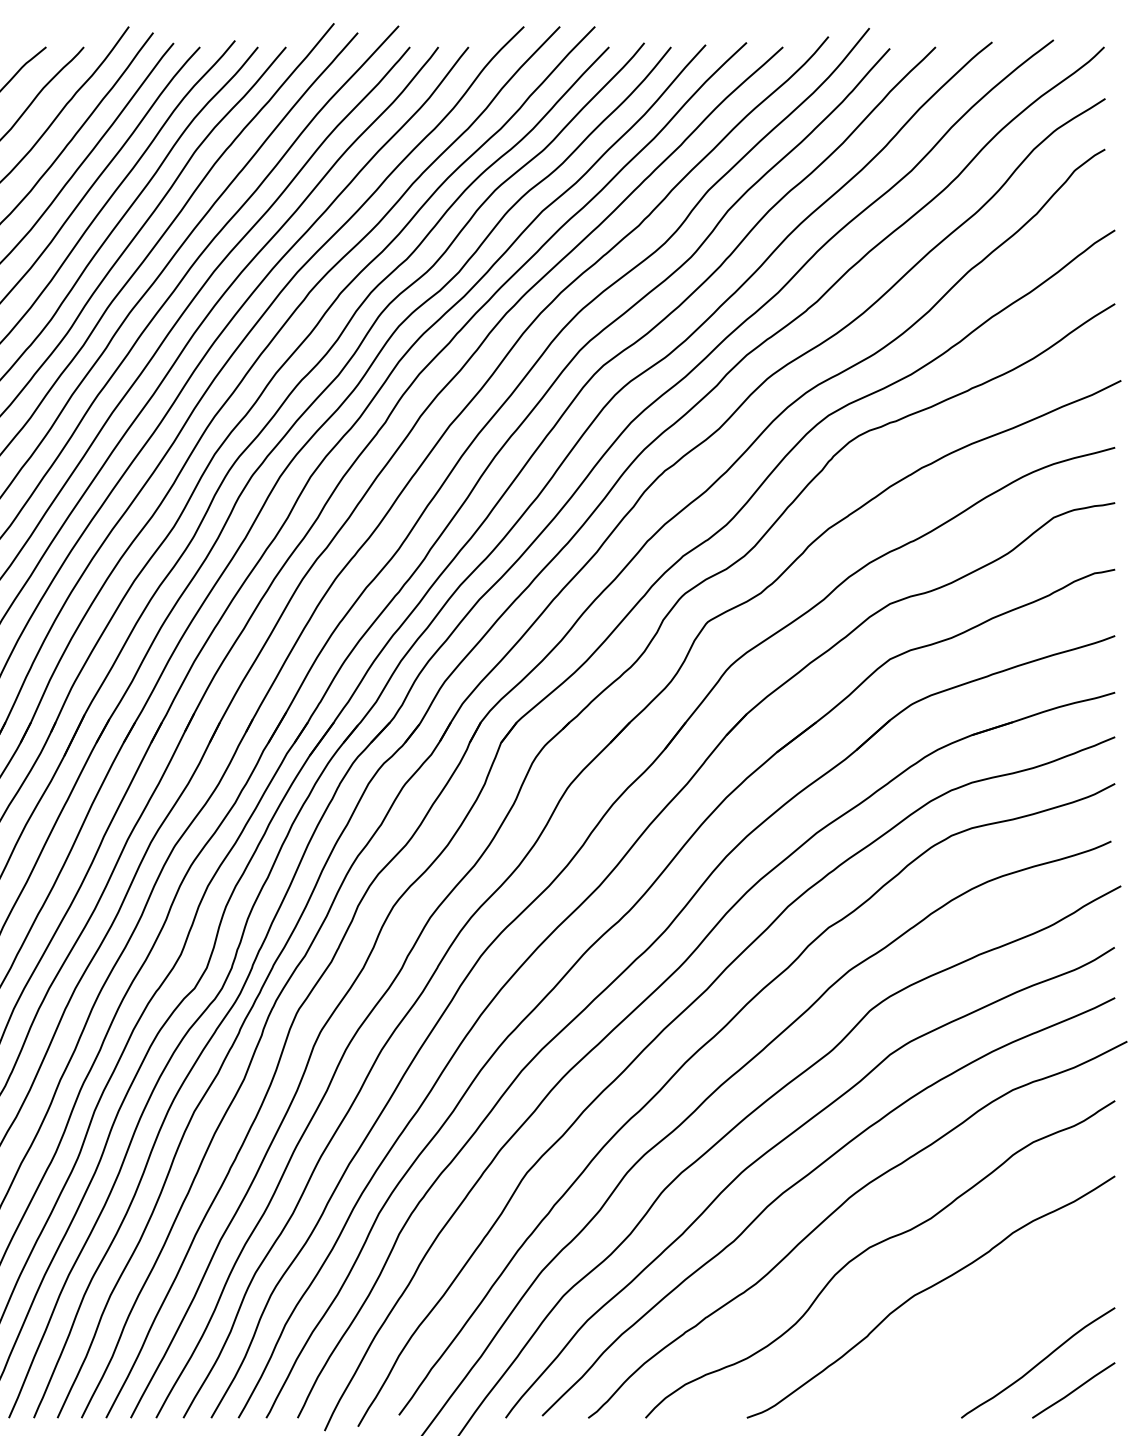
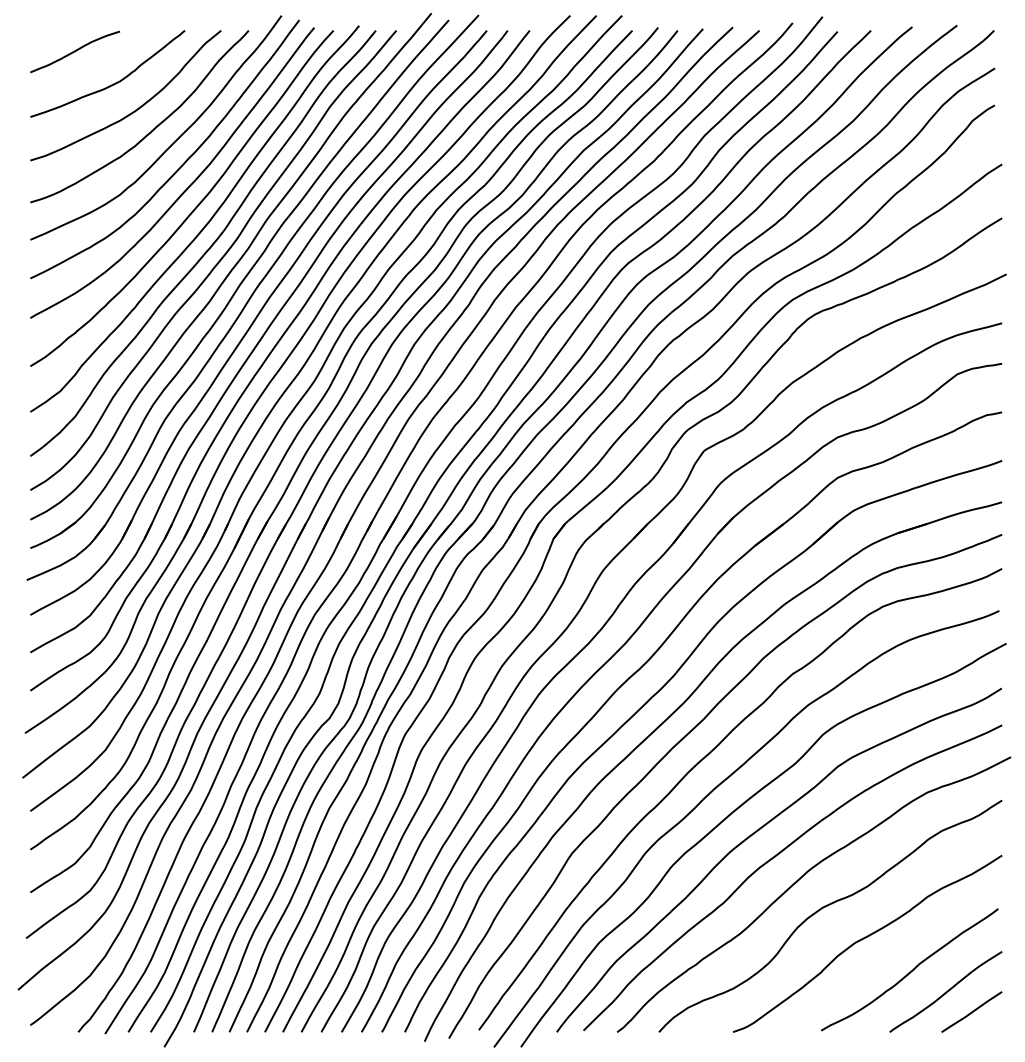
curve: (988, 1334) -> (909, 971), added

